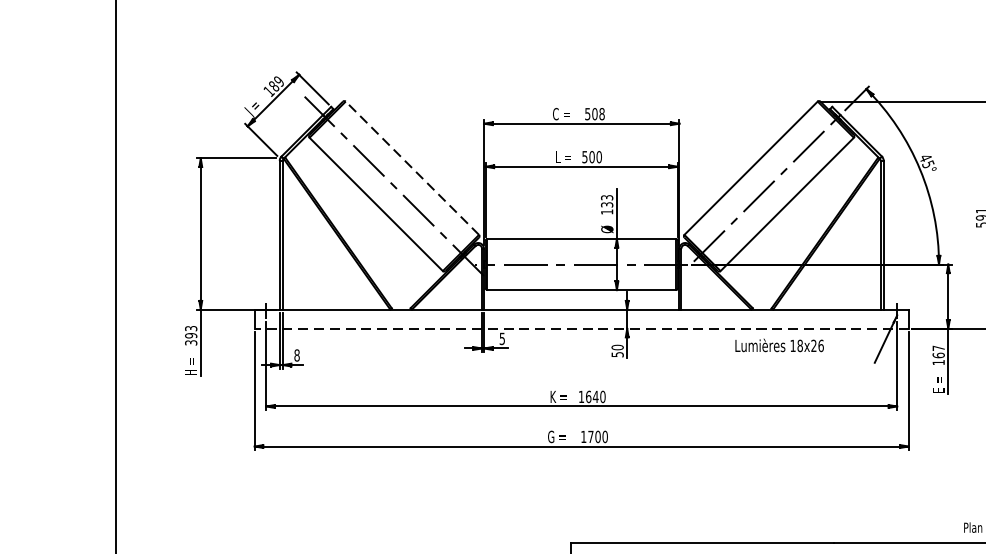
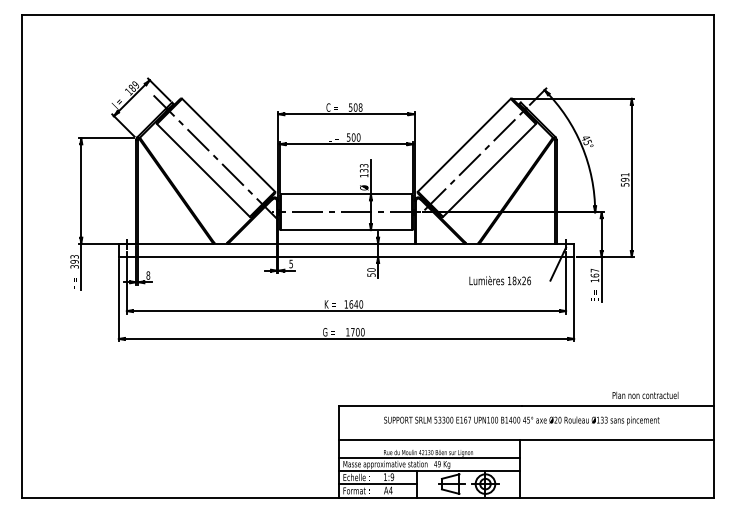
line: (412, 168) -> (228, 145), dashed -> solid
line: (581, 329) -> (346, 257), dashed -> solid
text: (778, 345) -> (499, 280), moved

